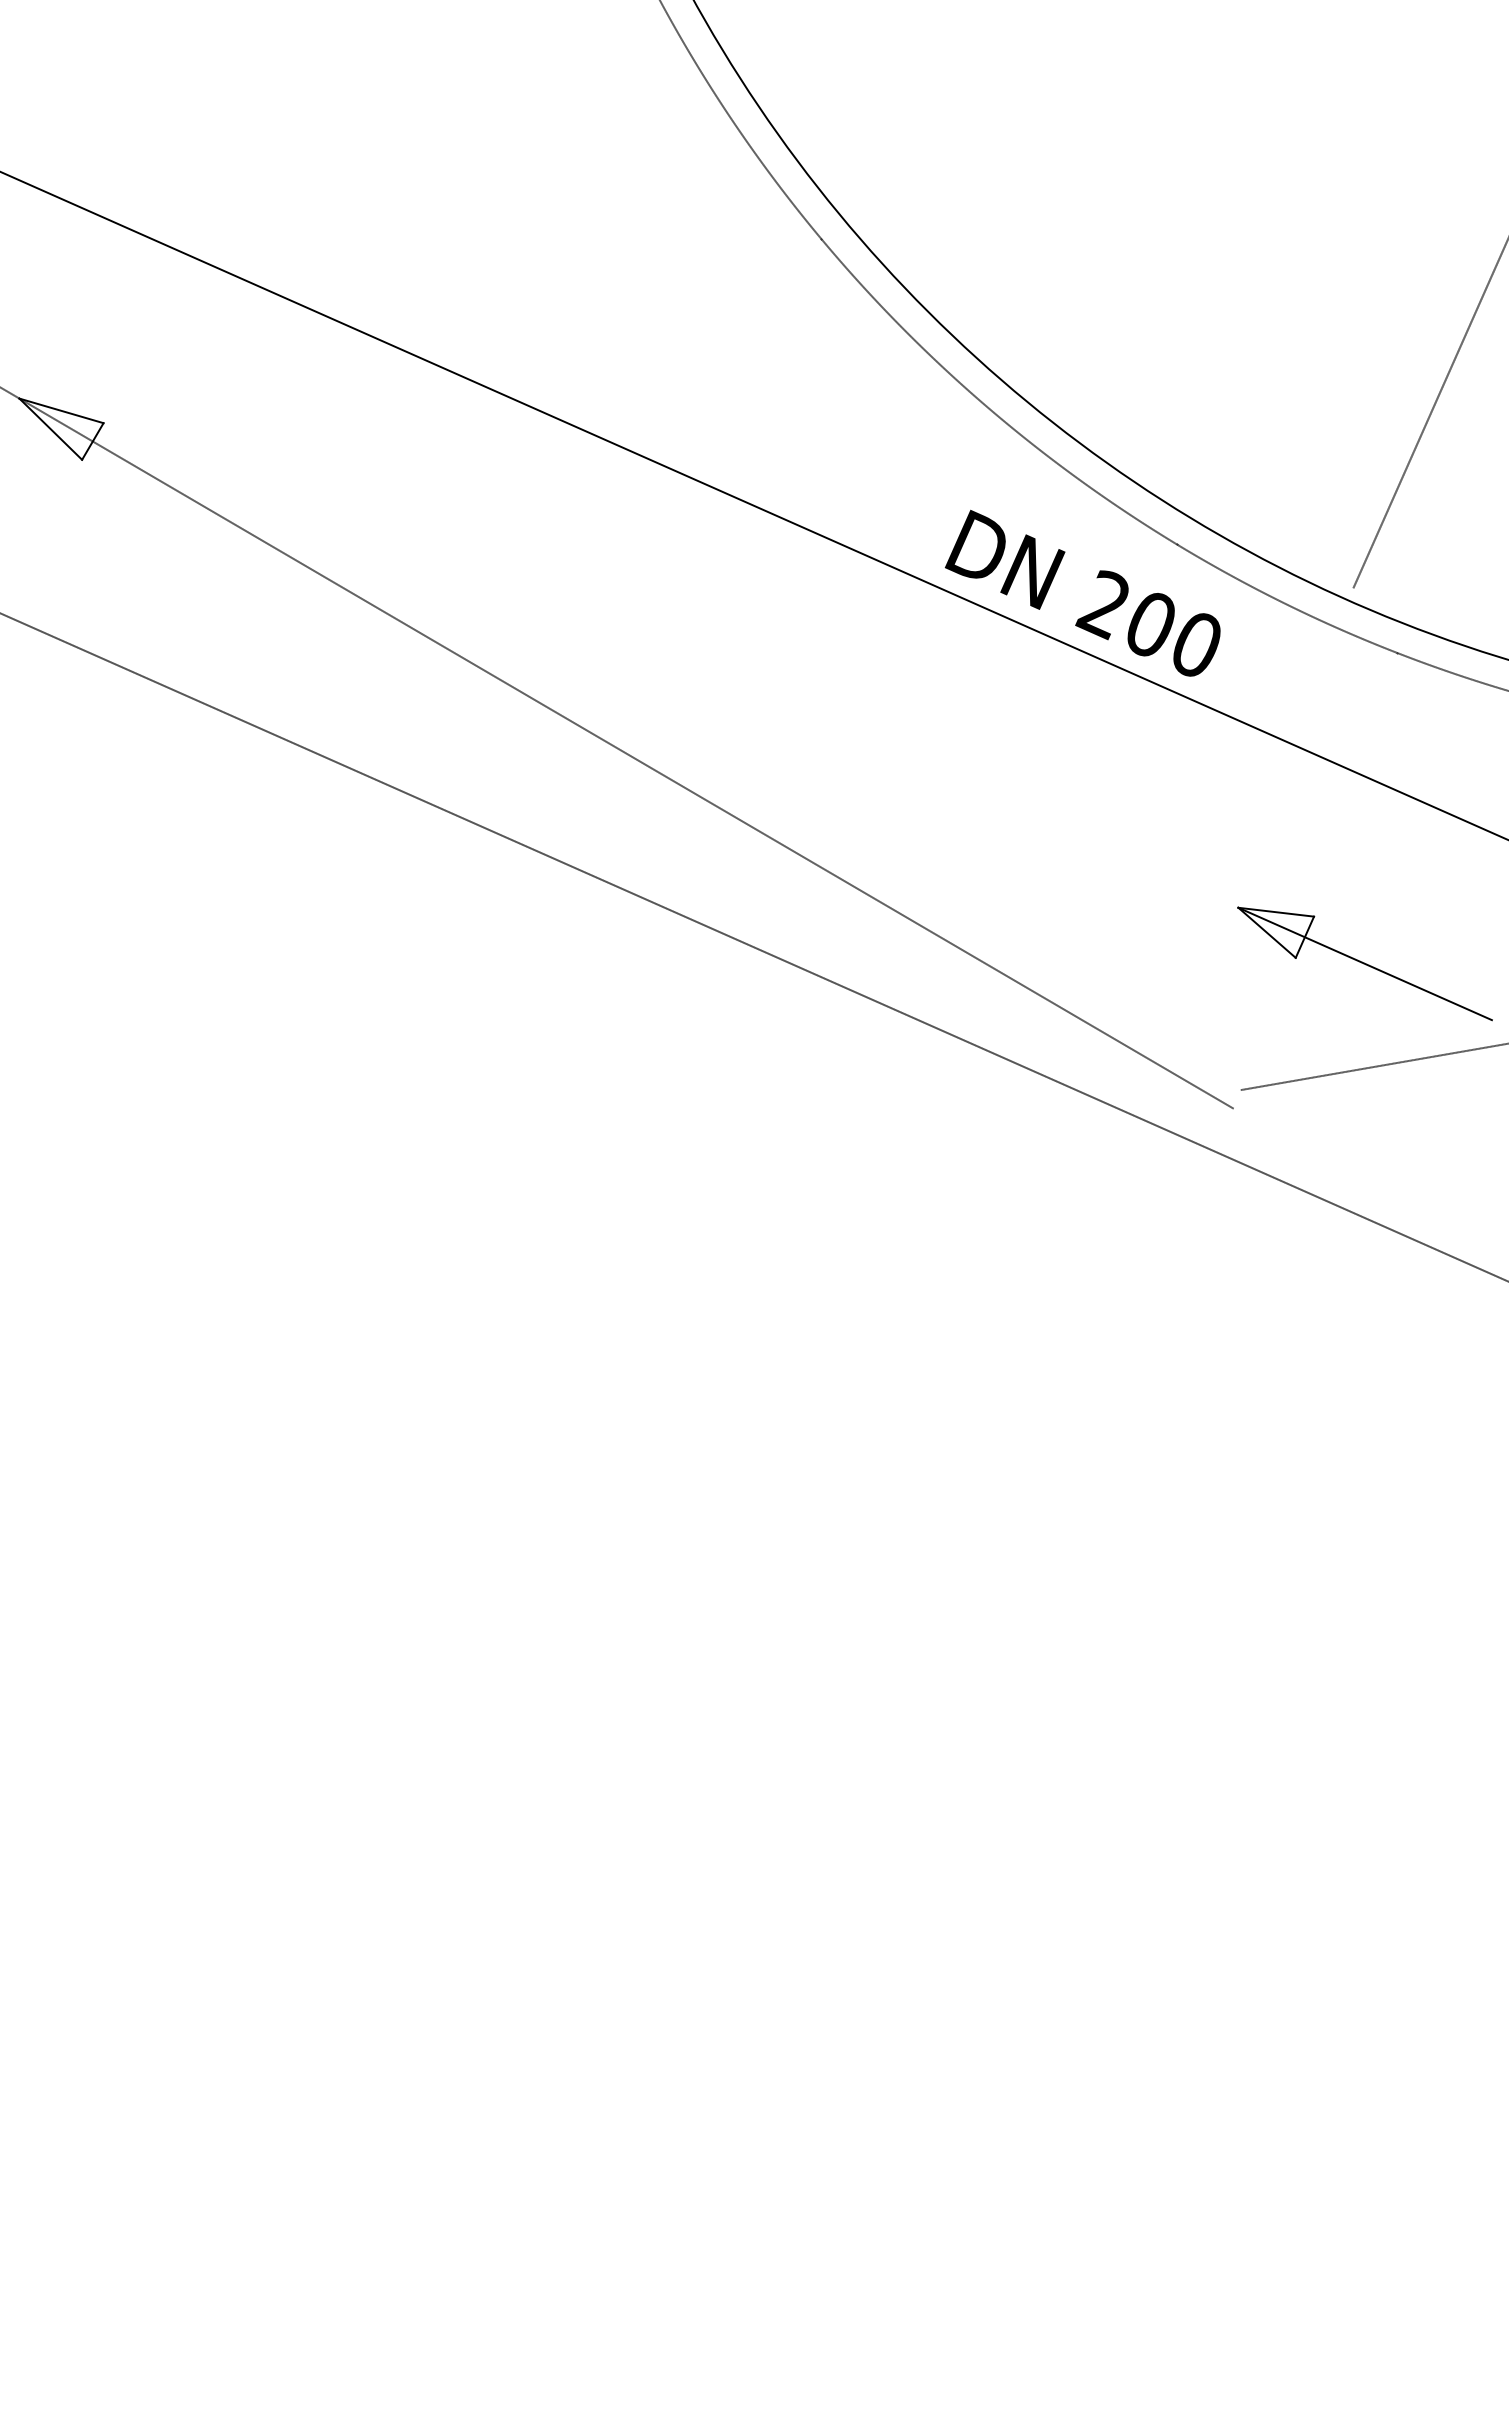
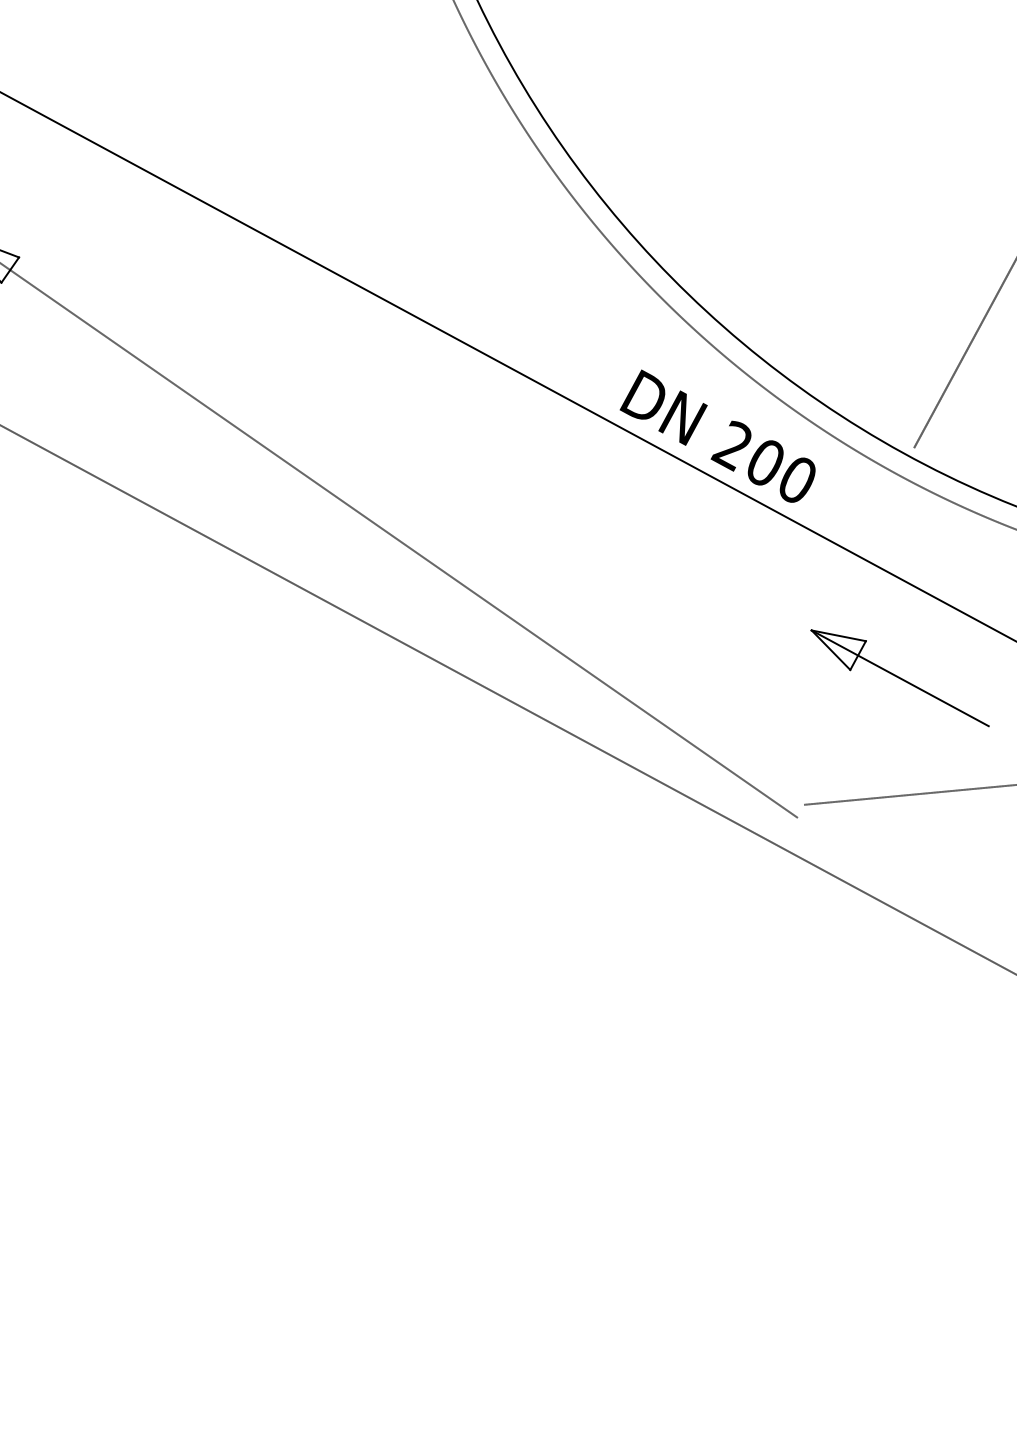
part: (1364, 963) -> (899, 677), moved

